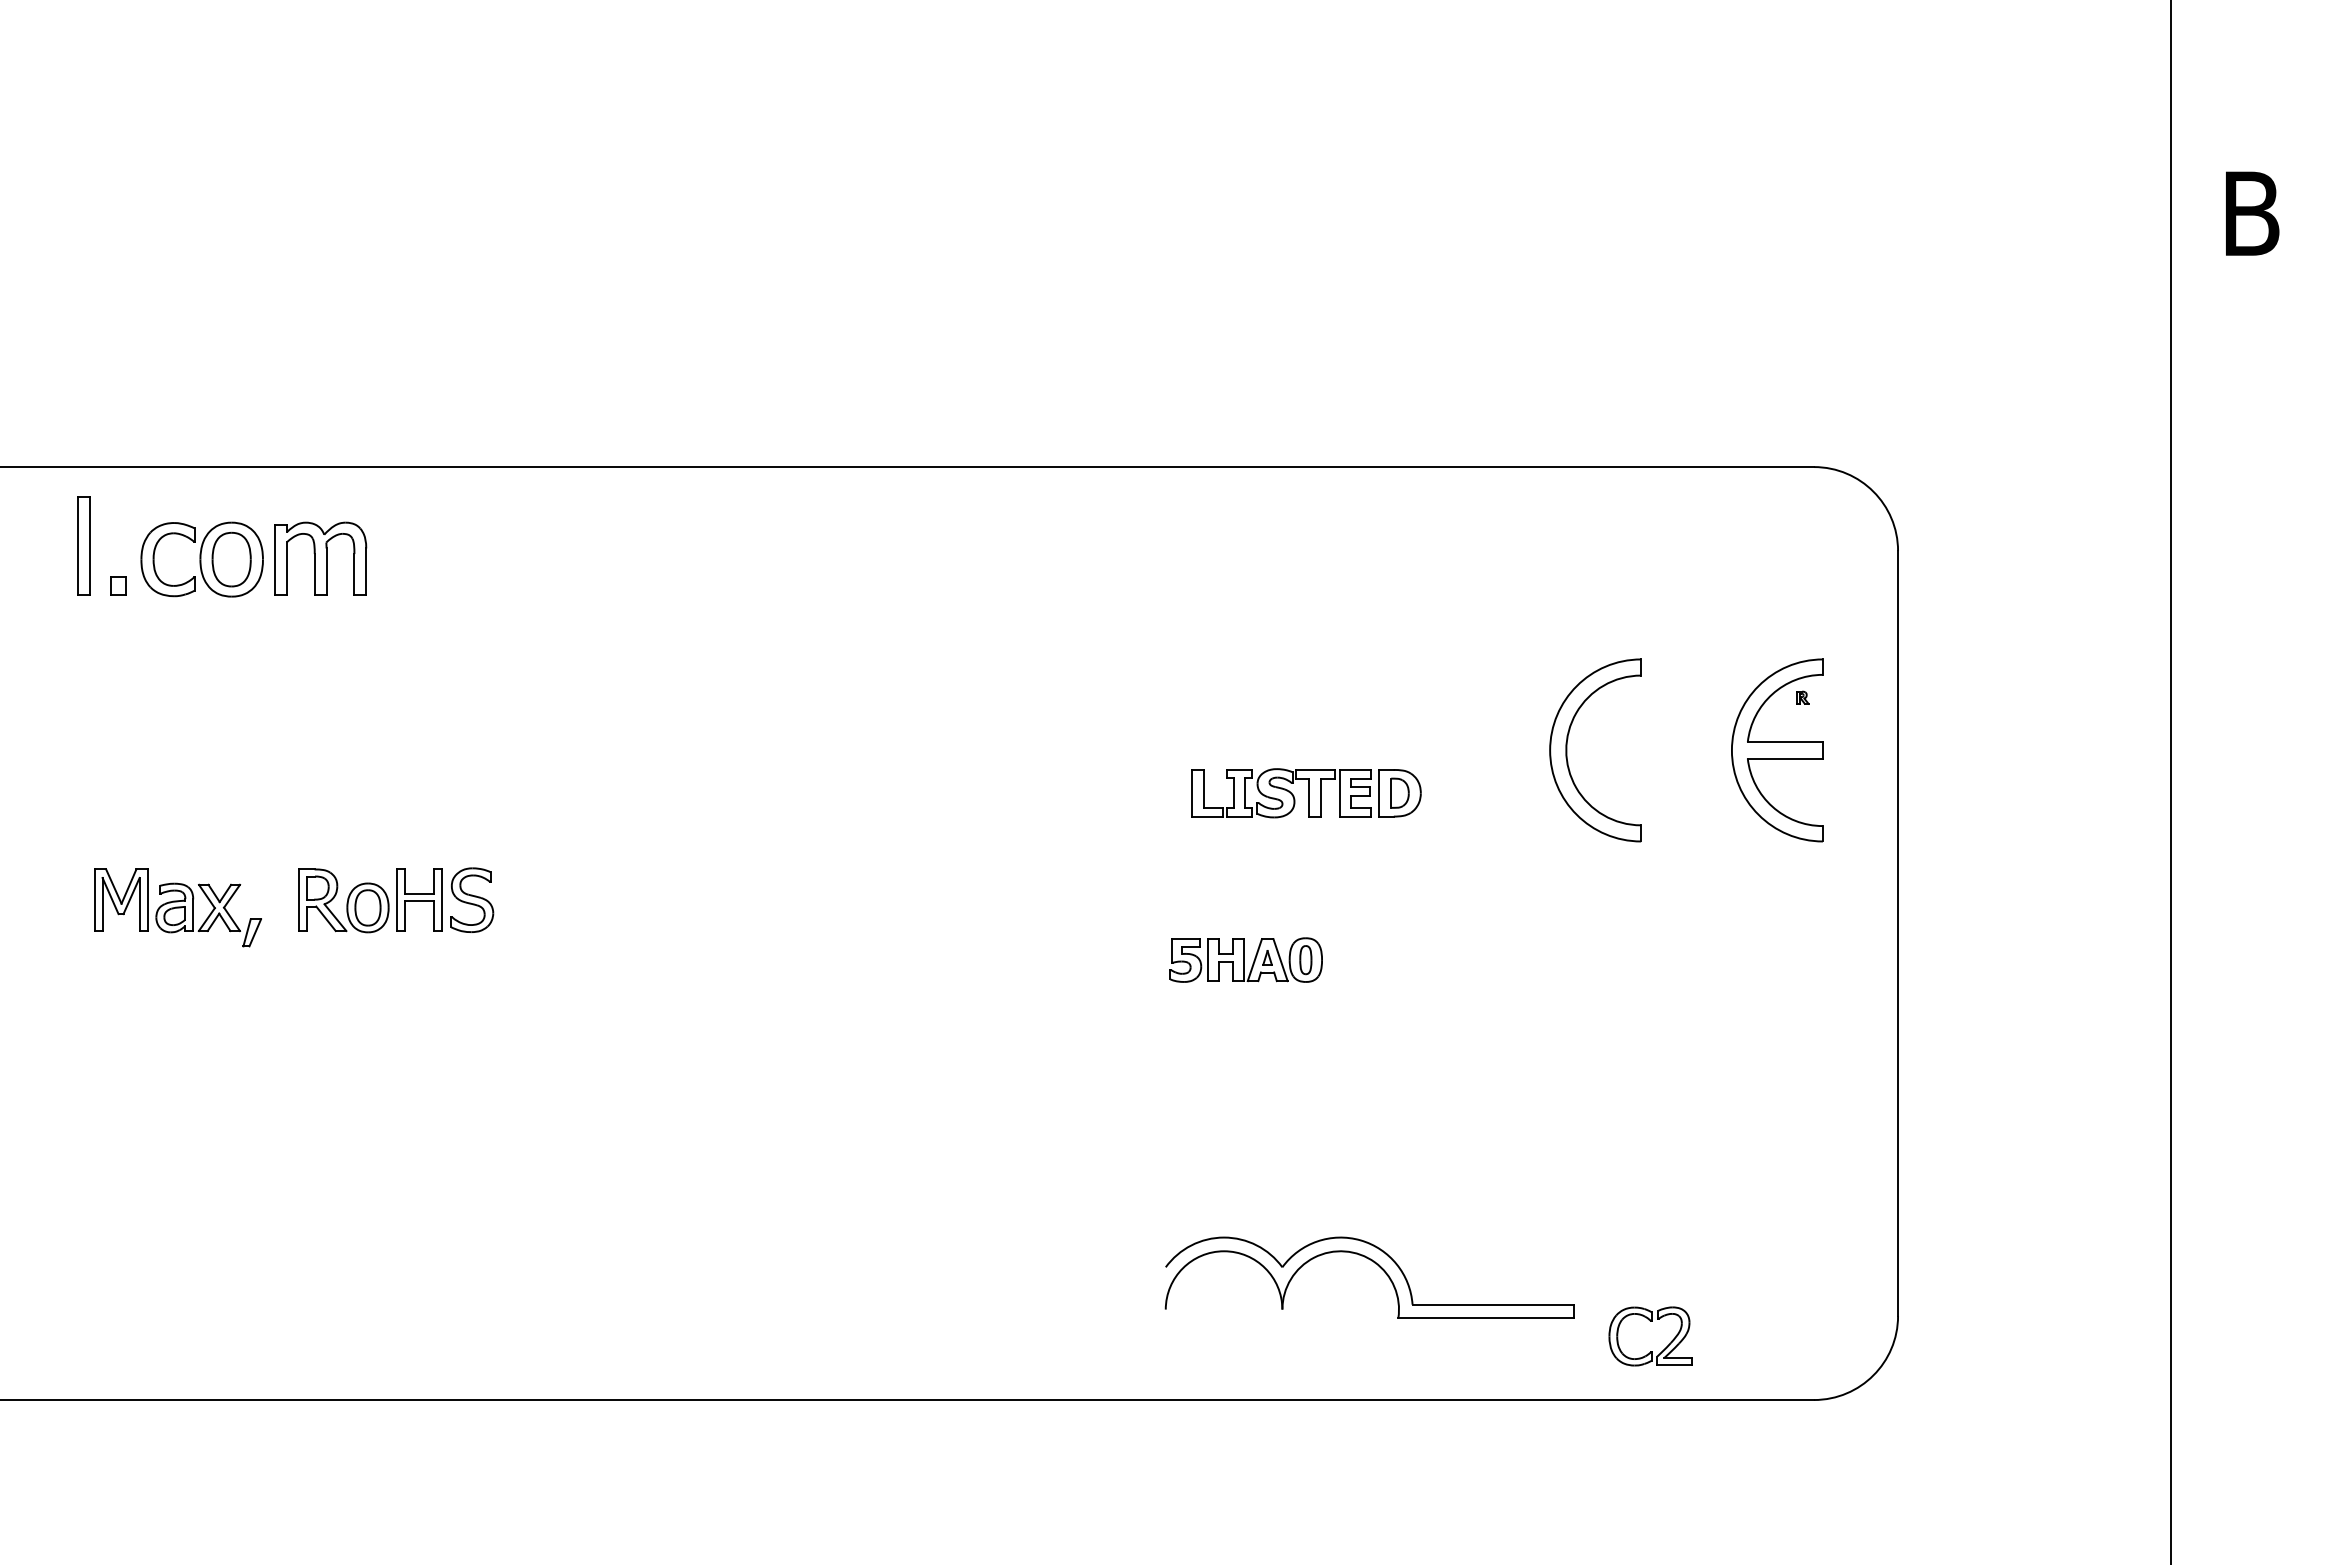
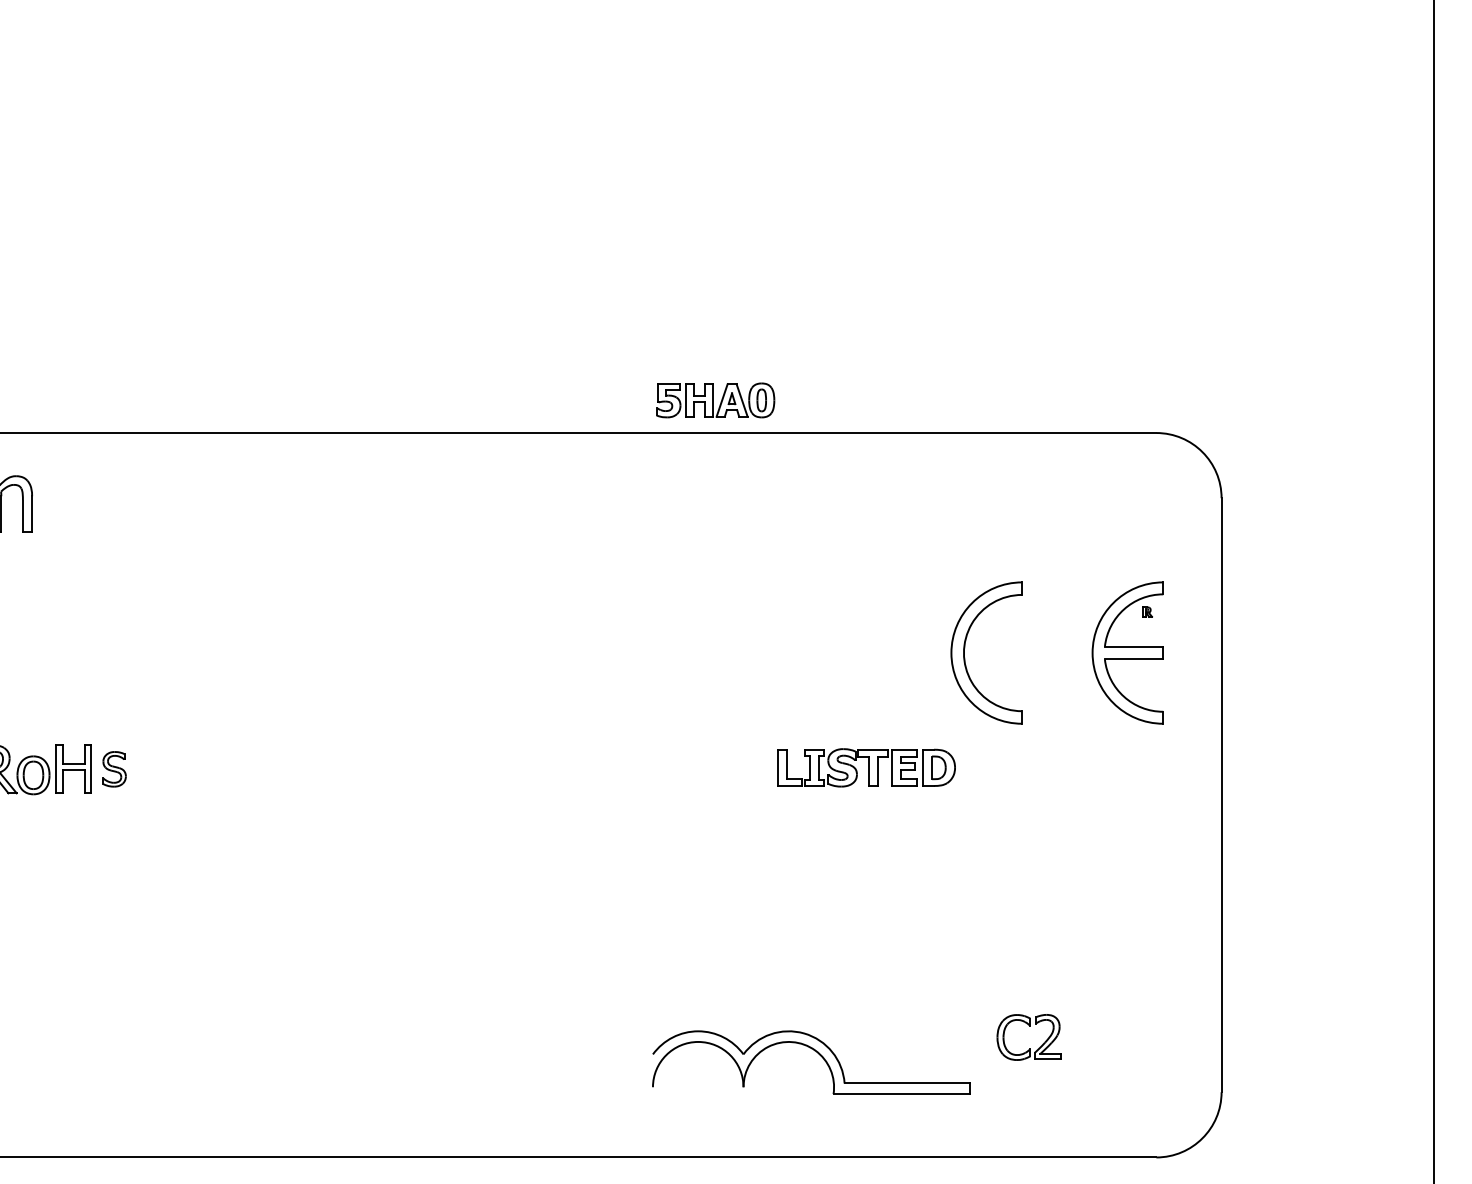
part: (1306, 793) -> (866, 768), moved
part: (472, 899) -> (114, 768), size x0.7
part: (1245, 959) -> (714, 399), moved
part: (1650, 1321) -> (1029, 1025), moved

